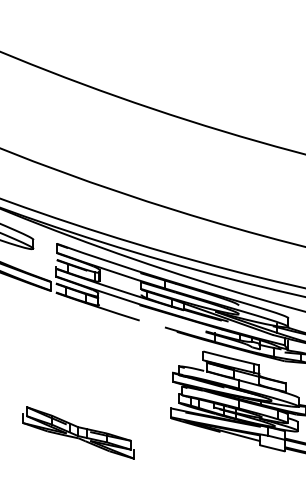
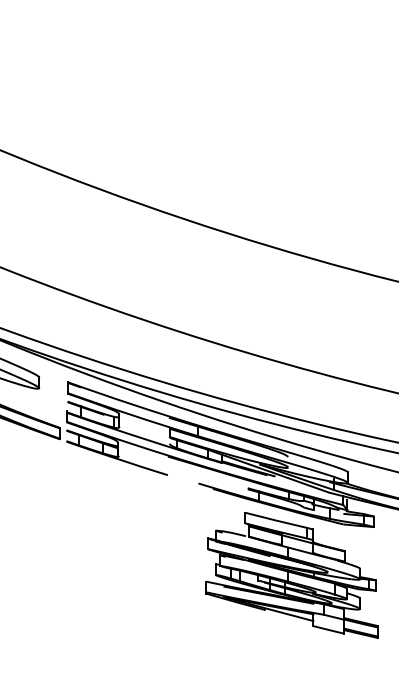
part: (78, 433) -> (93, 611), removed

